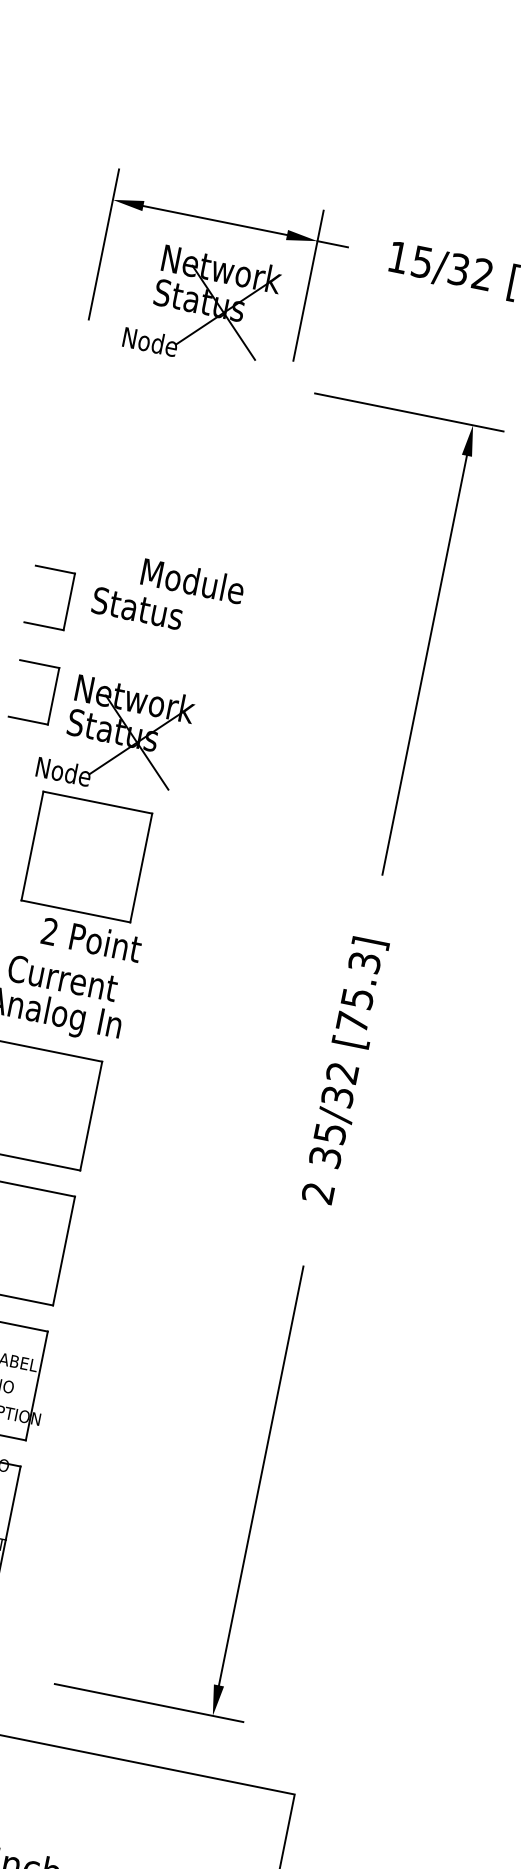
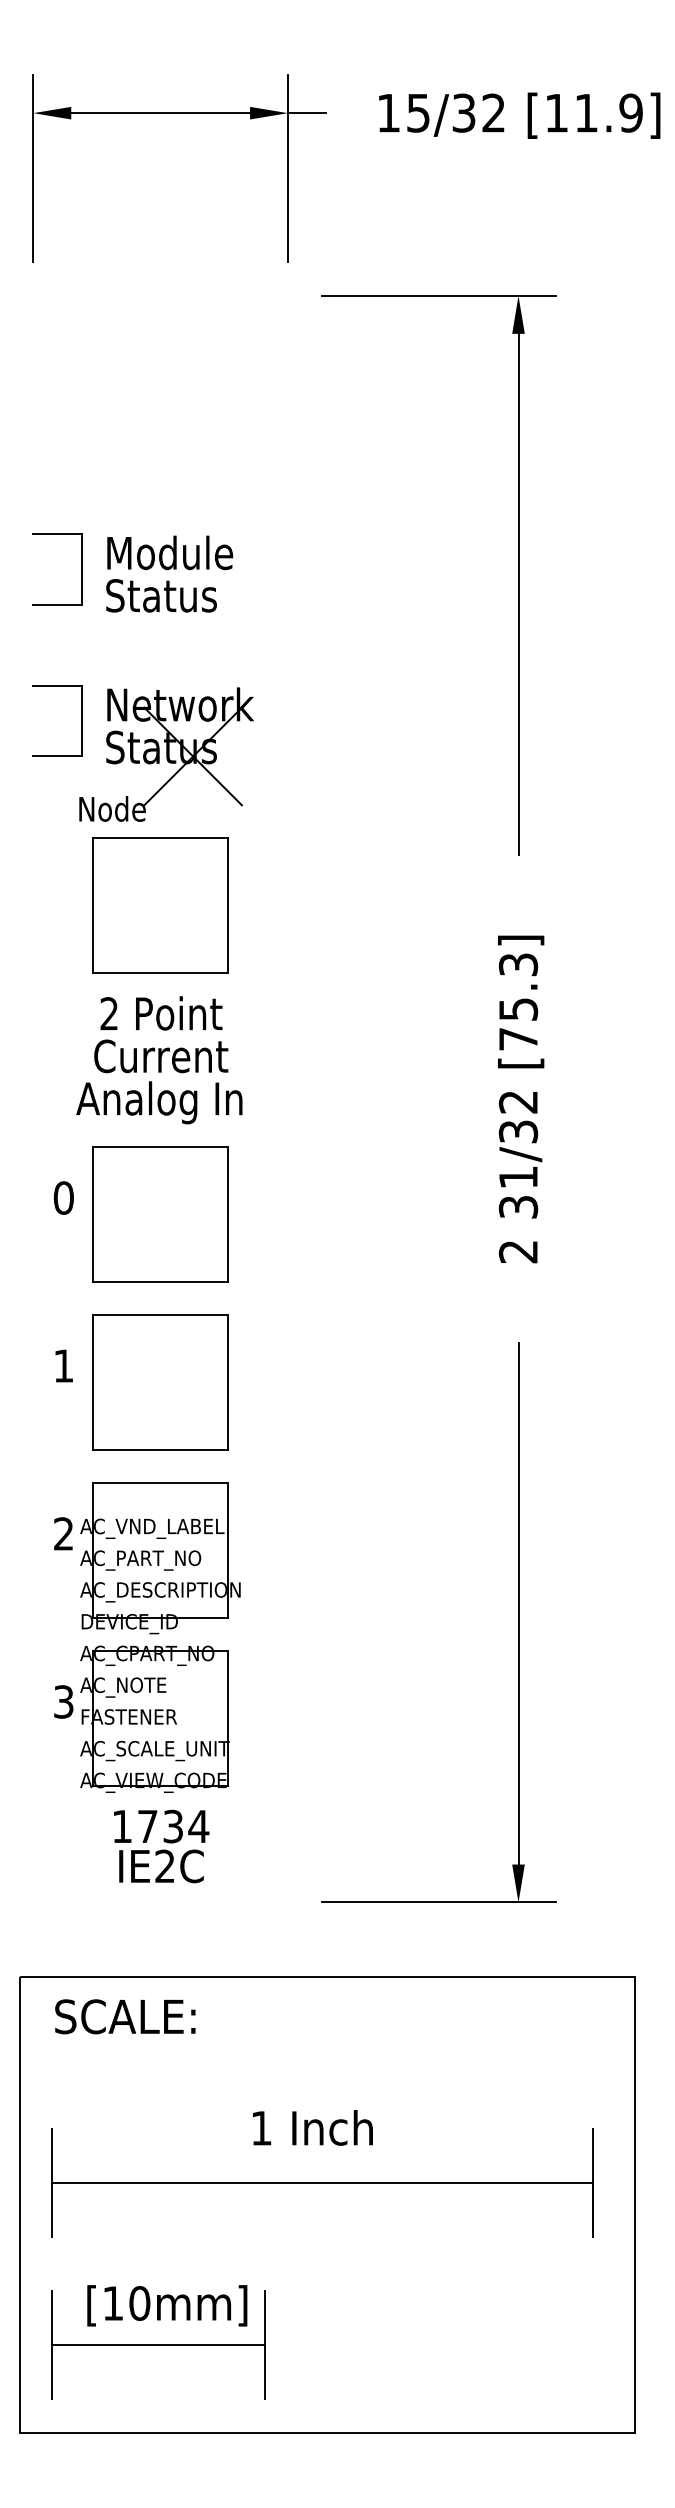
part: (202, 306) -> (166, 219), removed
text: (193, 580) -> (170, 552), moved
part: (68, 601) -> (81, 569), moved
text: (91, 939) -> (161, 1013), moved
text: (330, 1133) -> (518, 1177), 35/32 -> 31/32

